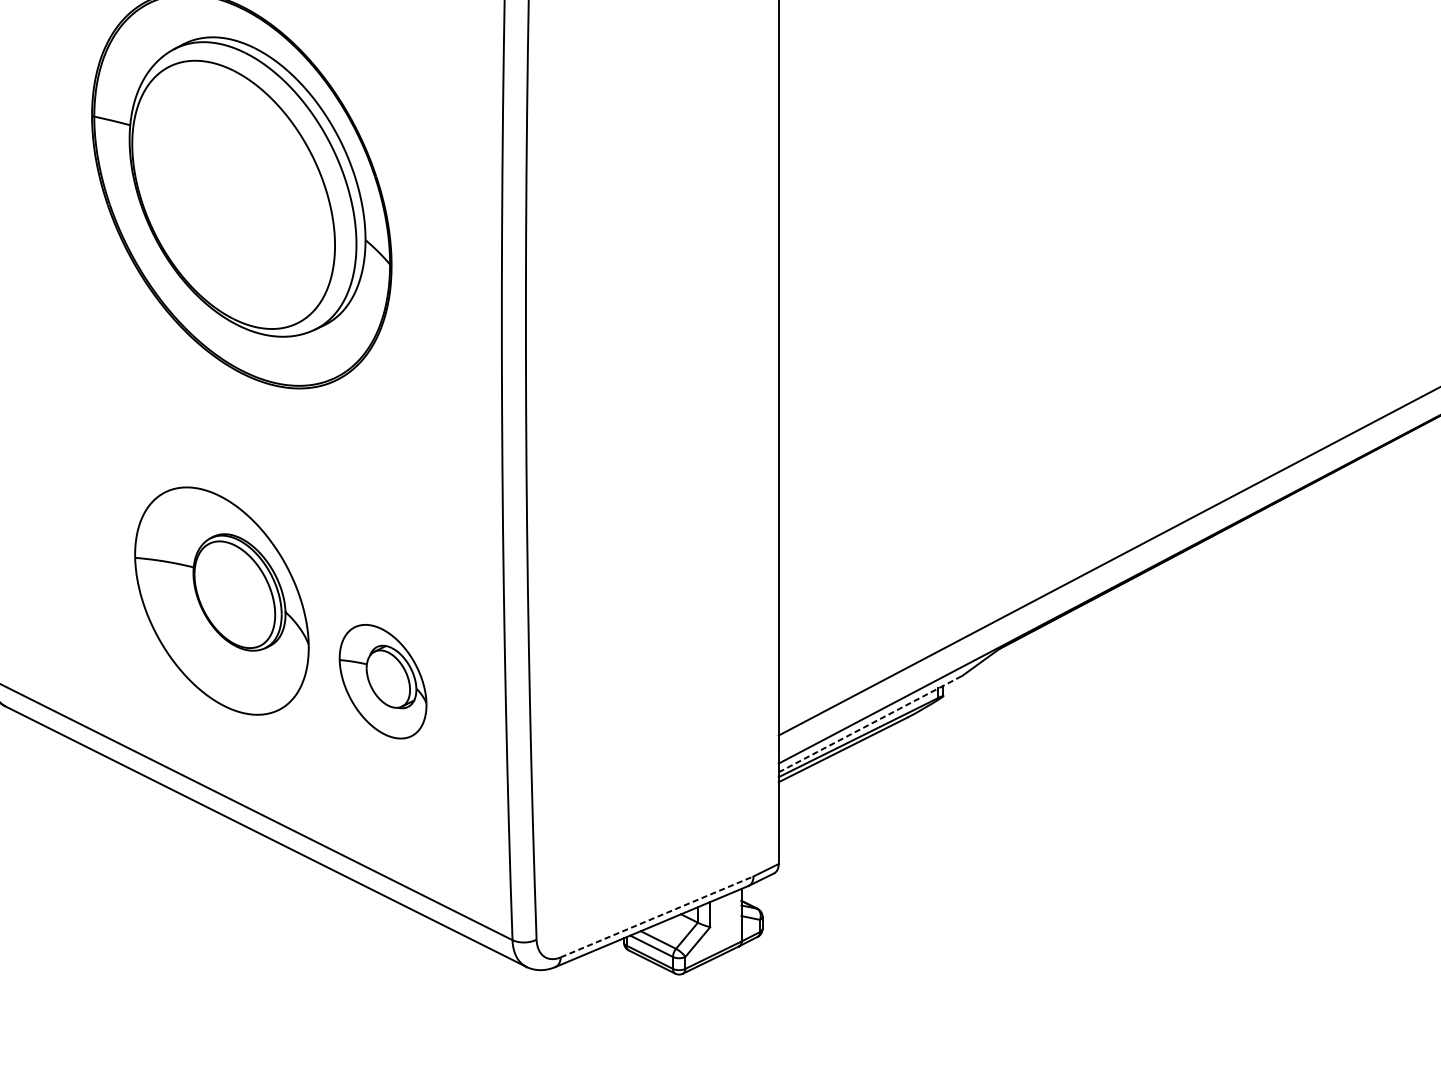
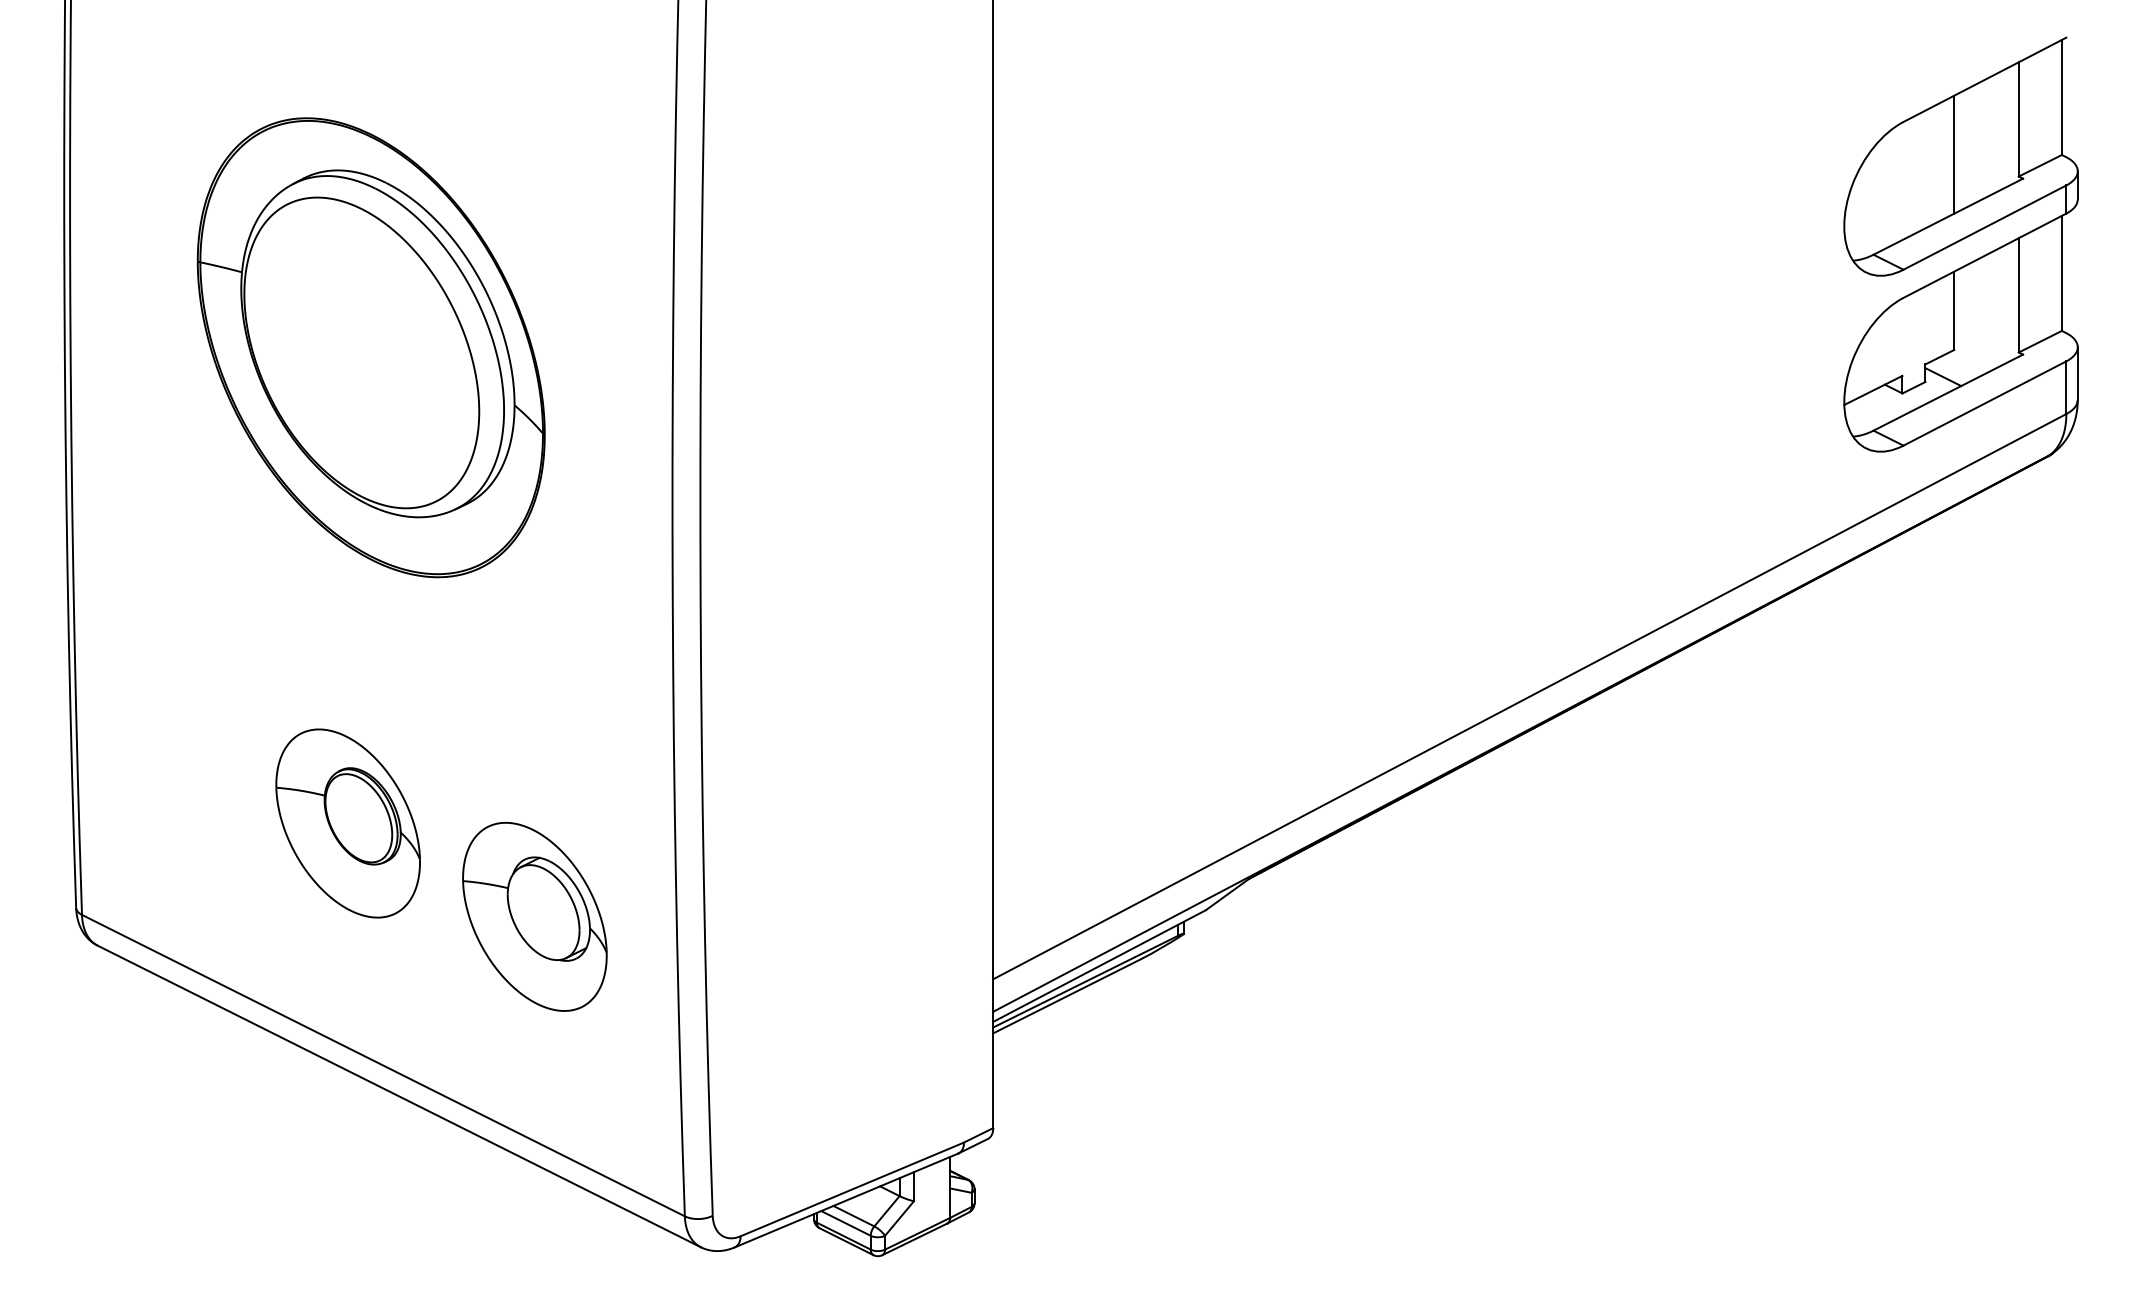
part: (221, 601) -> (347, 823), size x0.71
part: (382, 681) -> (534, 916), size x1.43
line: (871, 723) -> (1100, 965), dashed -> solid
line: (657, 917) -> (852, 1189), dashed -> solid

